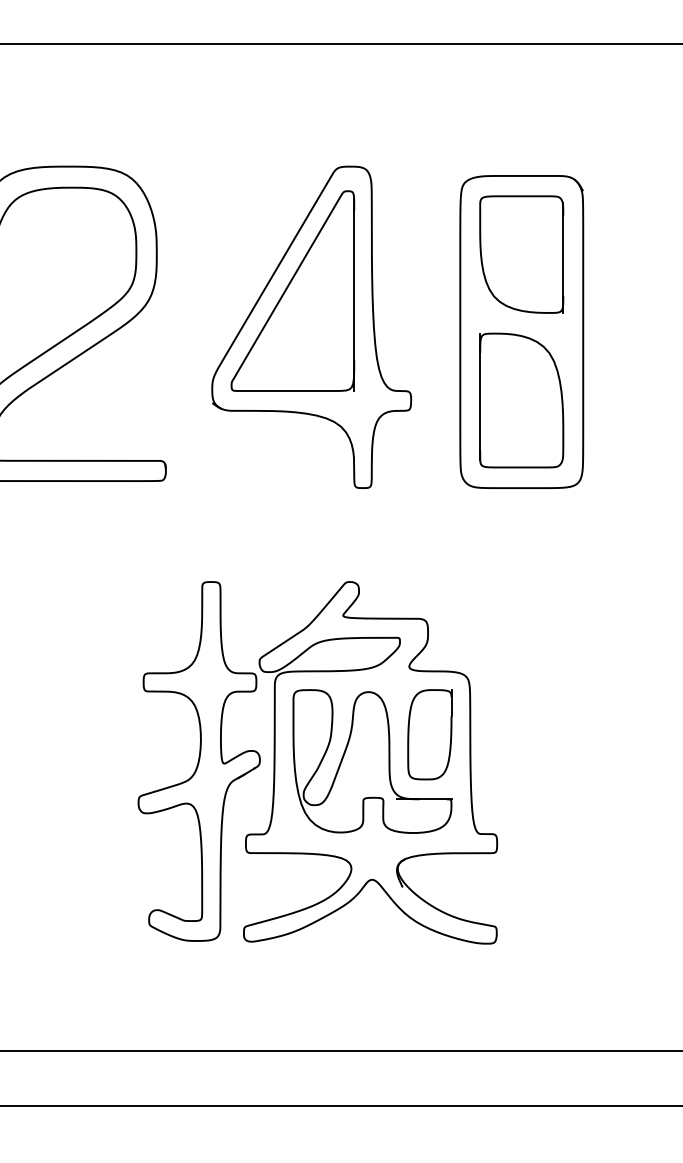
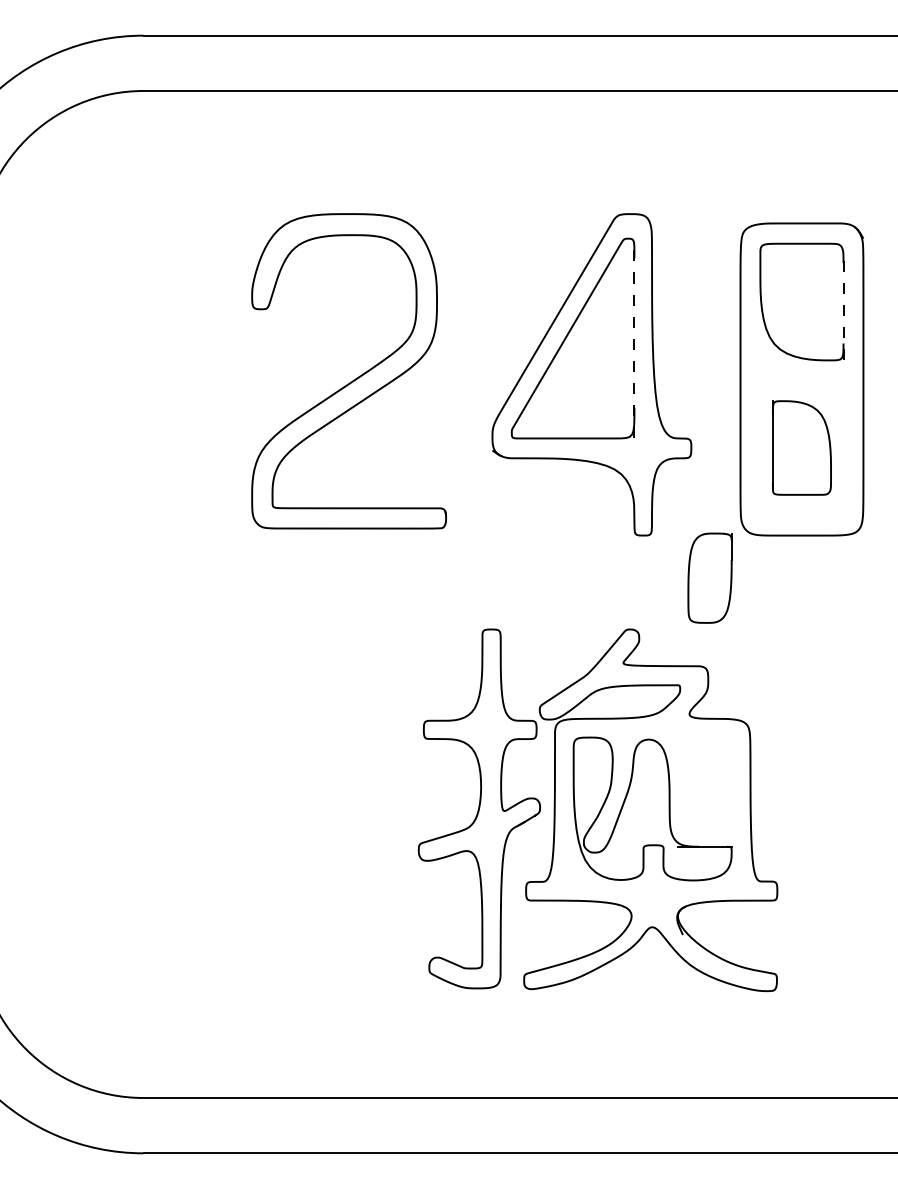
line: (563, 257) -> (843, 304), solid -> dashed
line: (354, 294) -> (634, 341), solid -> dashed
part: (521, 400) -> (801, 447), size x0.7
part: (429, 734) -> (709, 577), moved

